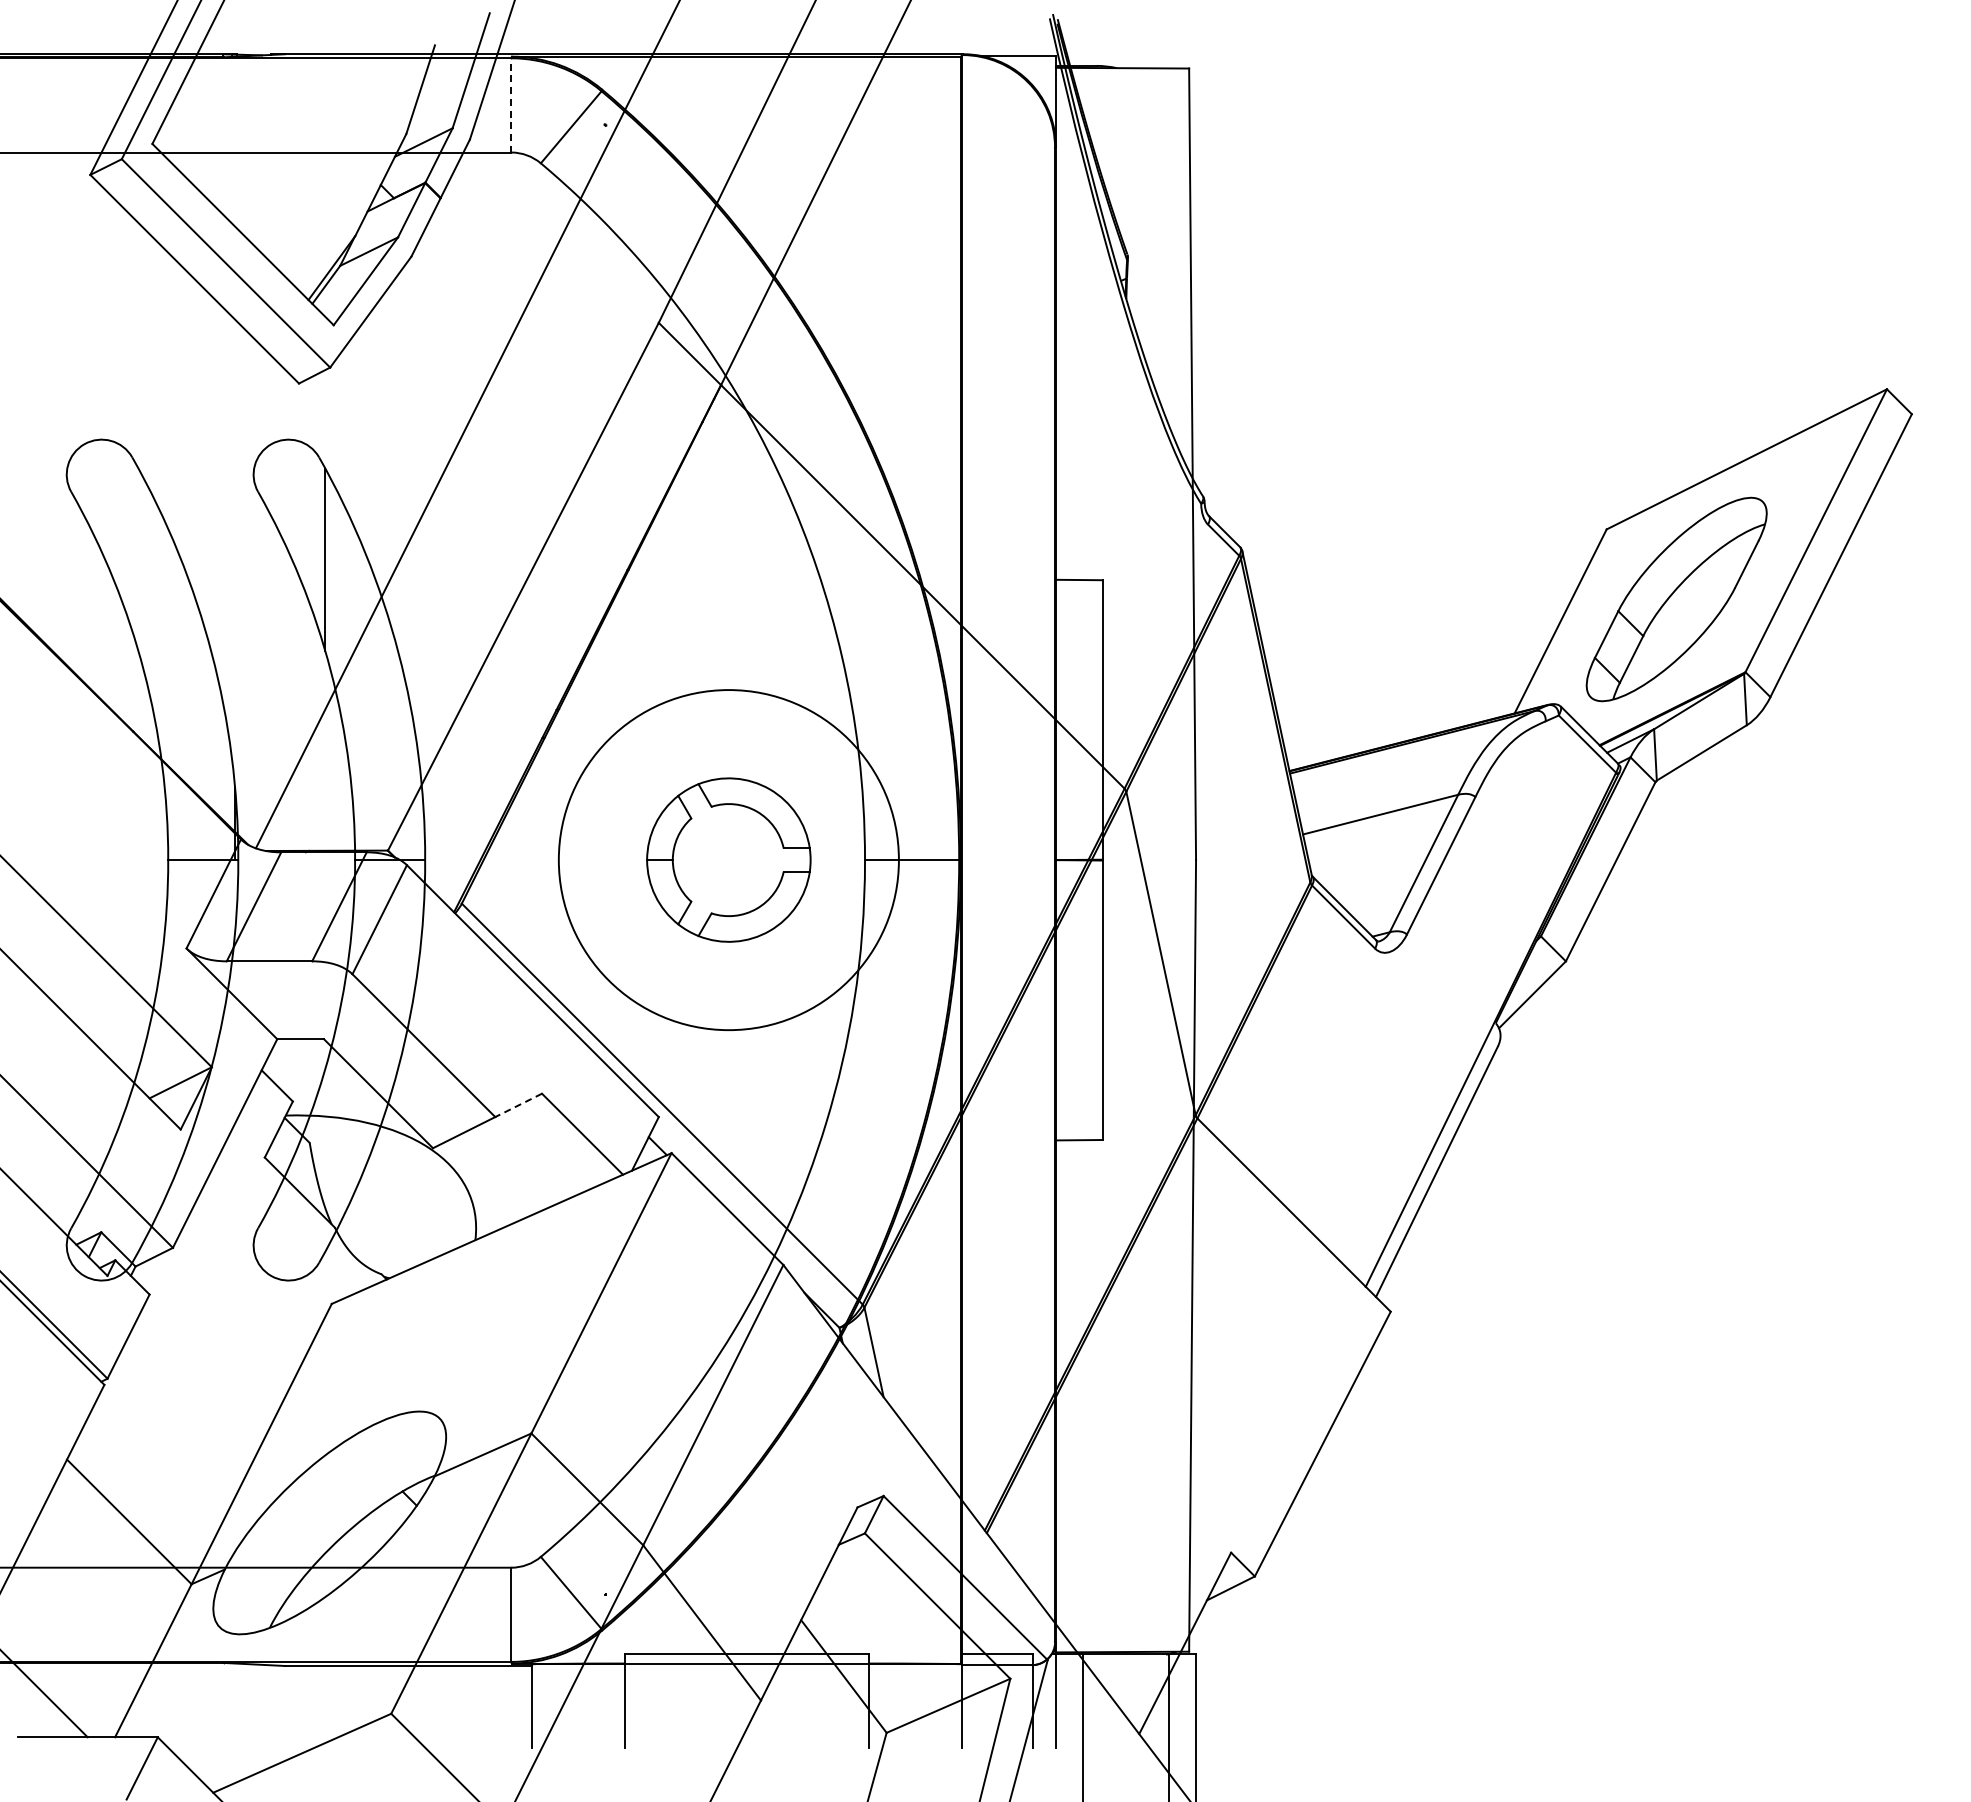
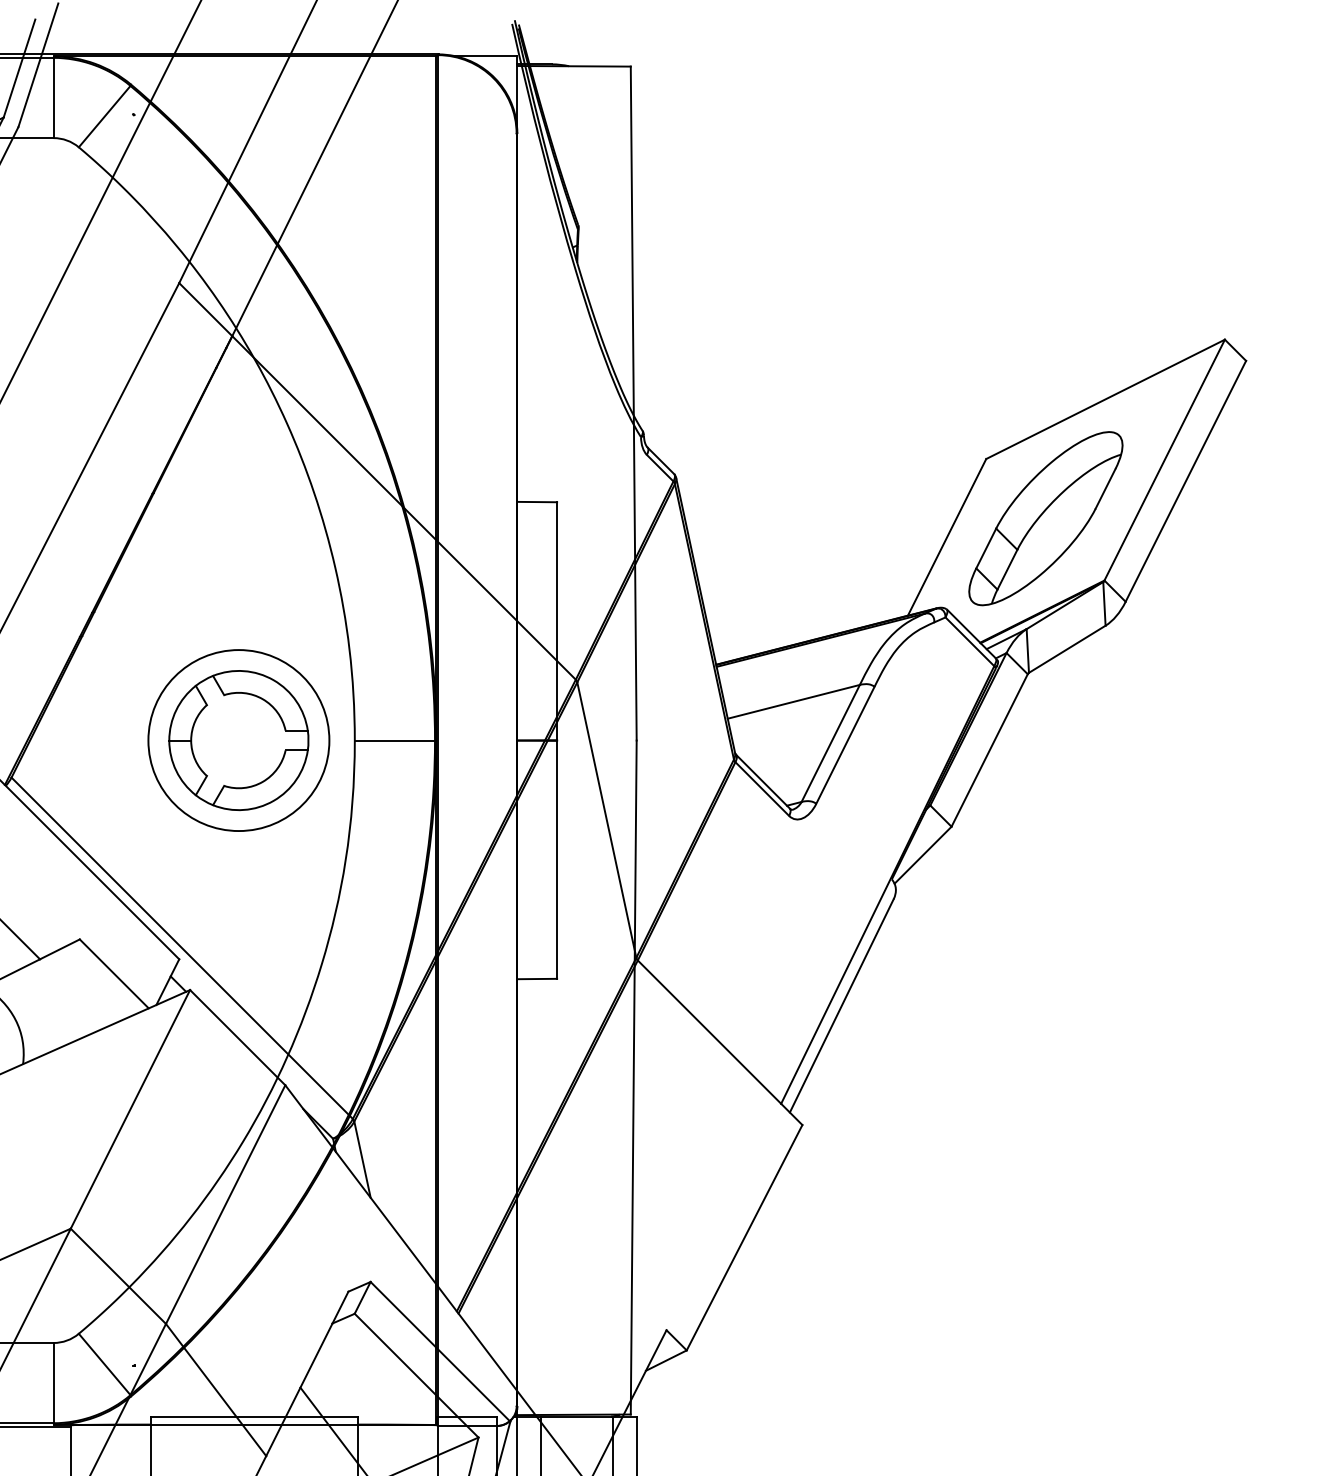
line: (511, 104) -> (53, 97), dashed -> solid
circle: (728, 859) -> (238, 740), size x0.62
line: (518, 1105) -> (59, 949), dashed -> solid

